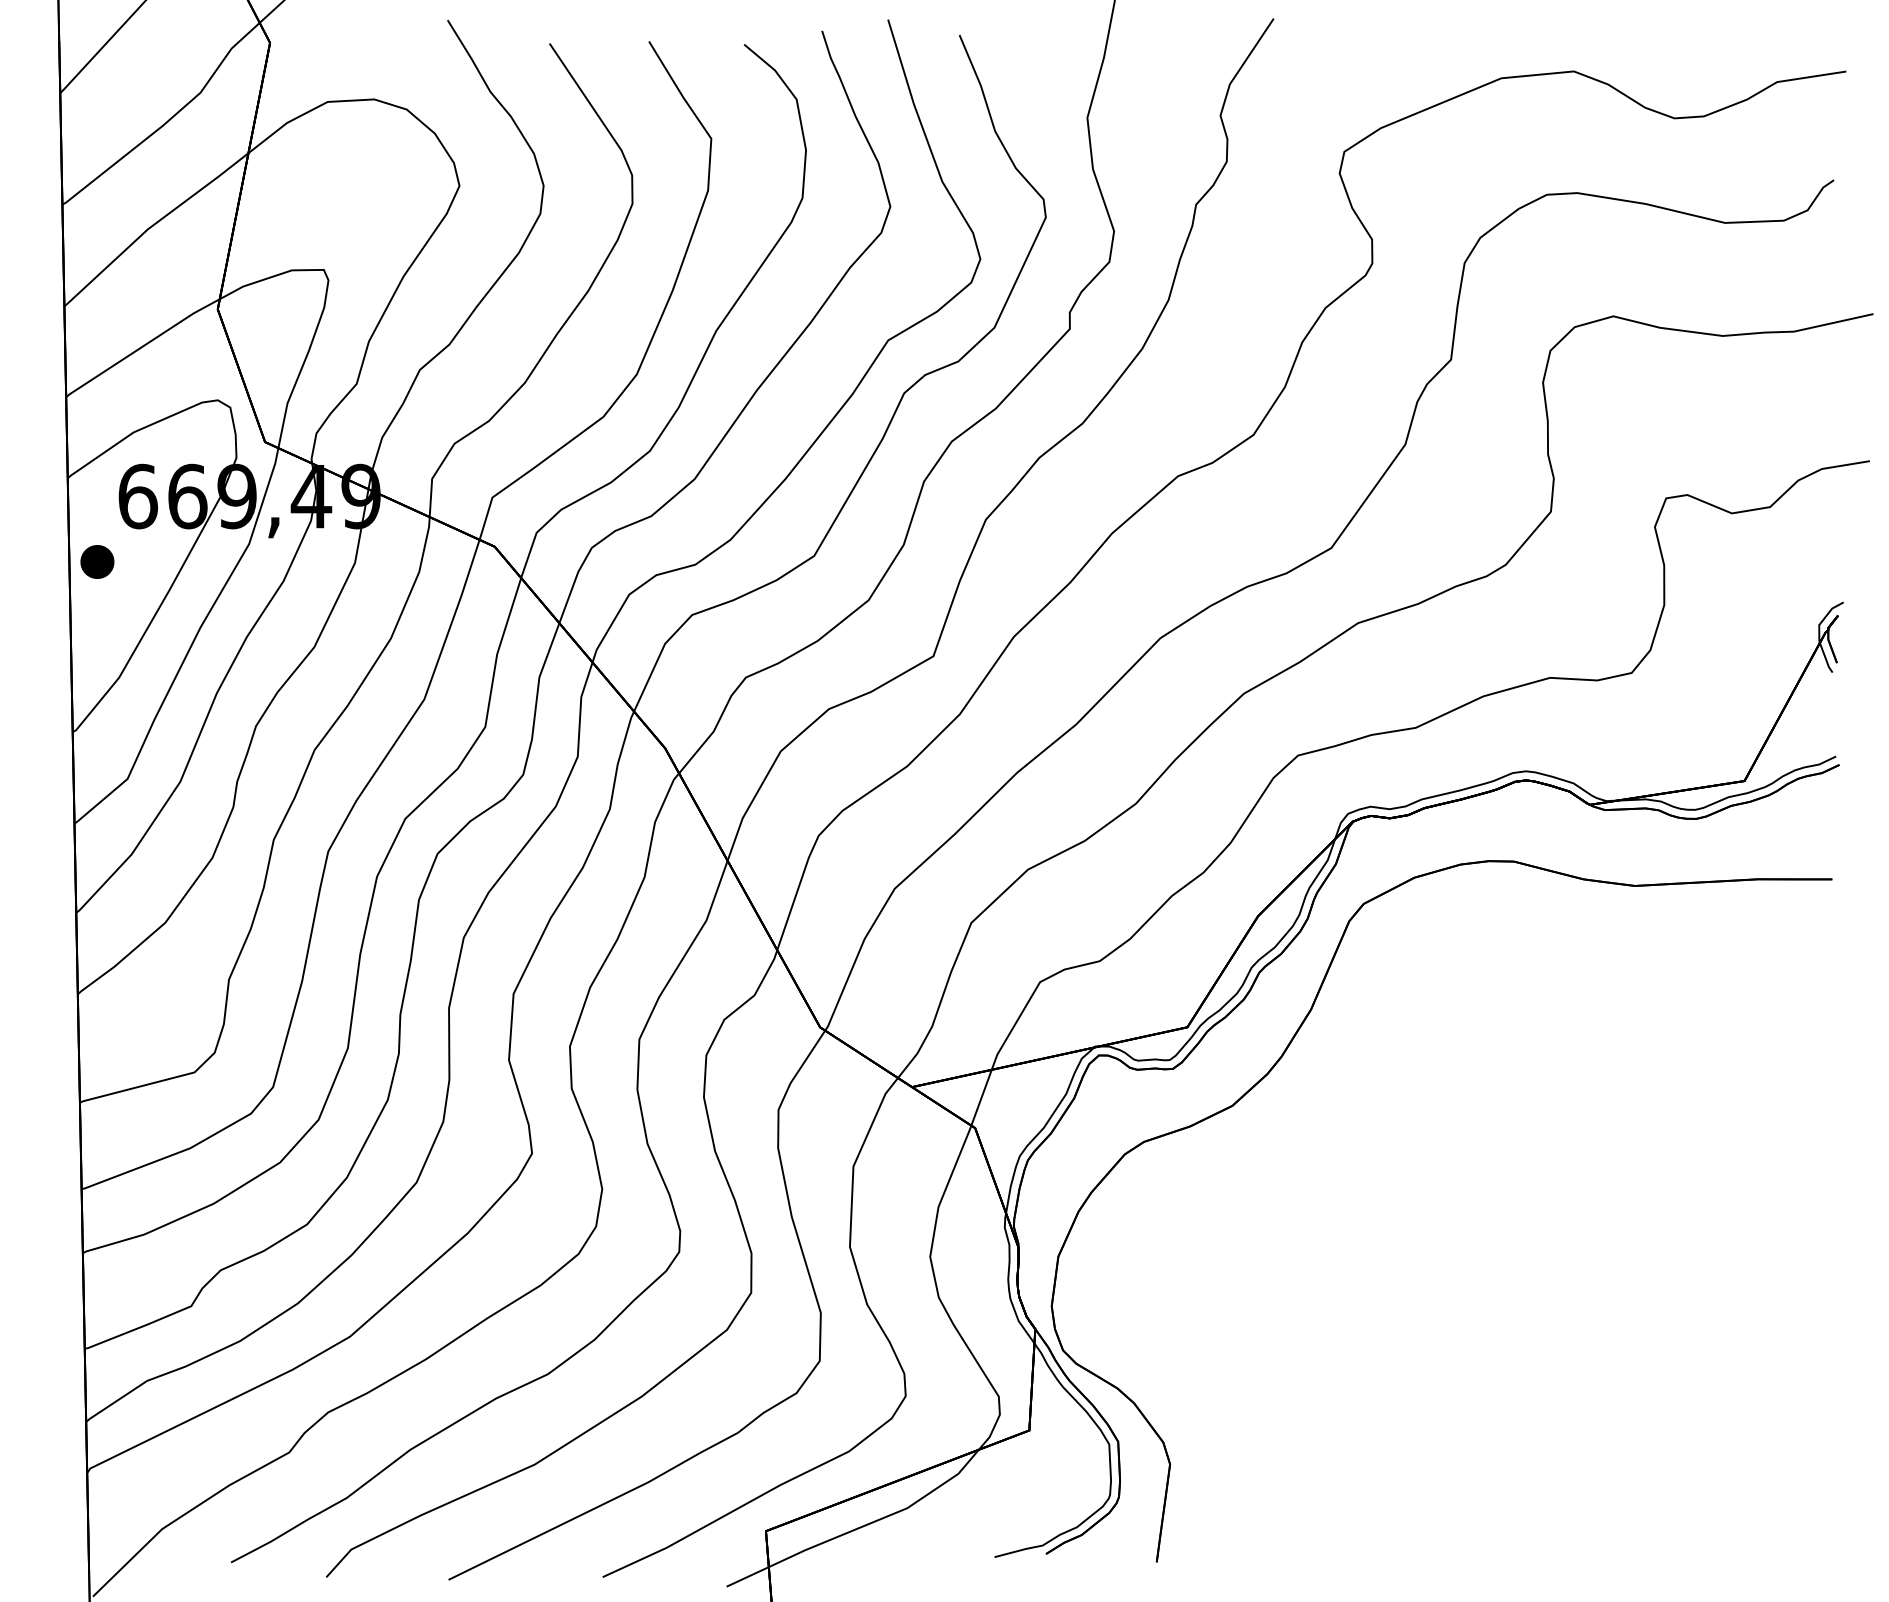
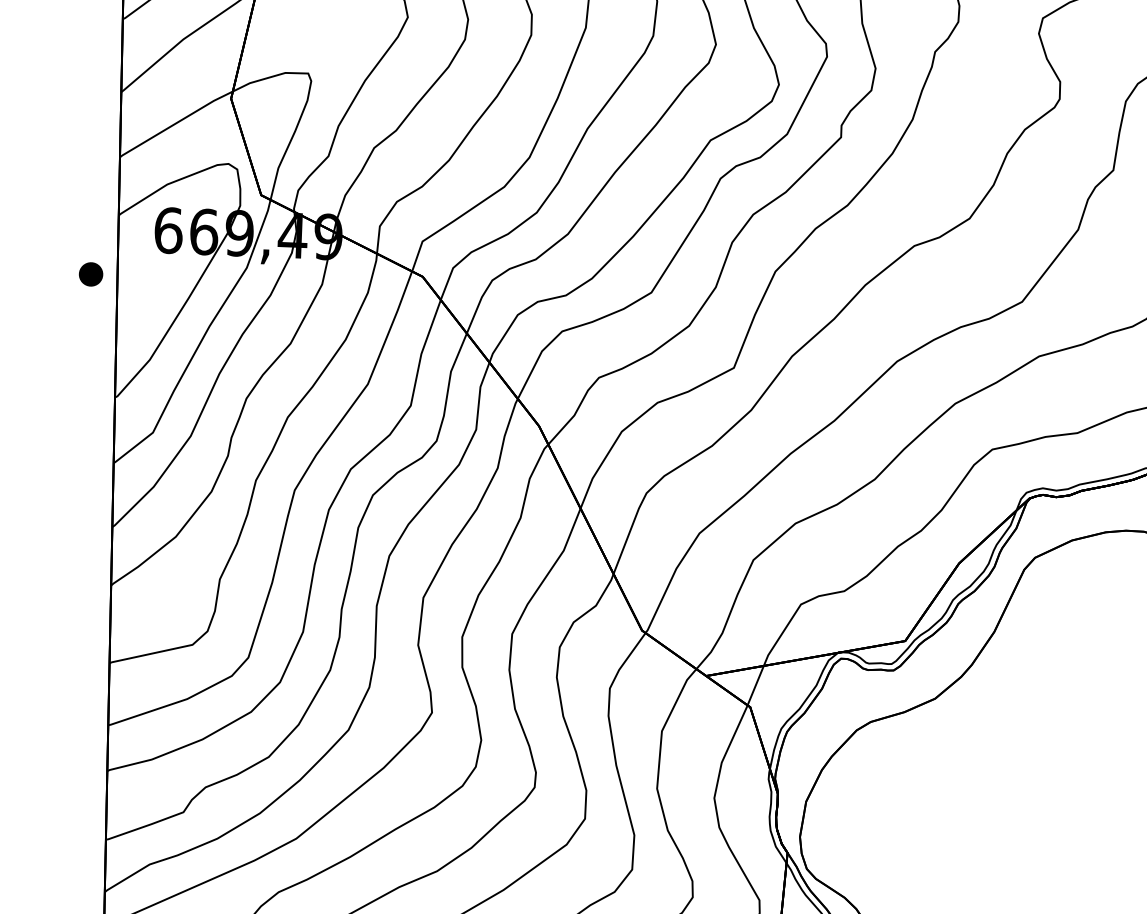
part: (97, 561) -> (91, 274), moved

